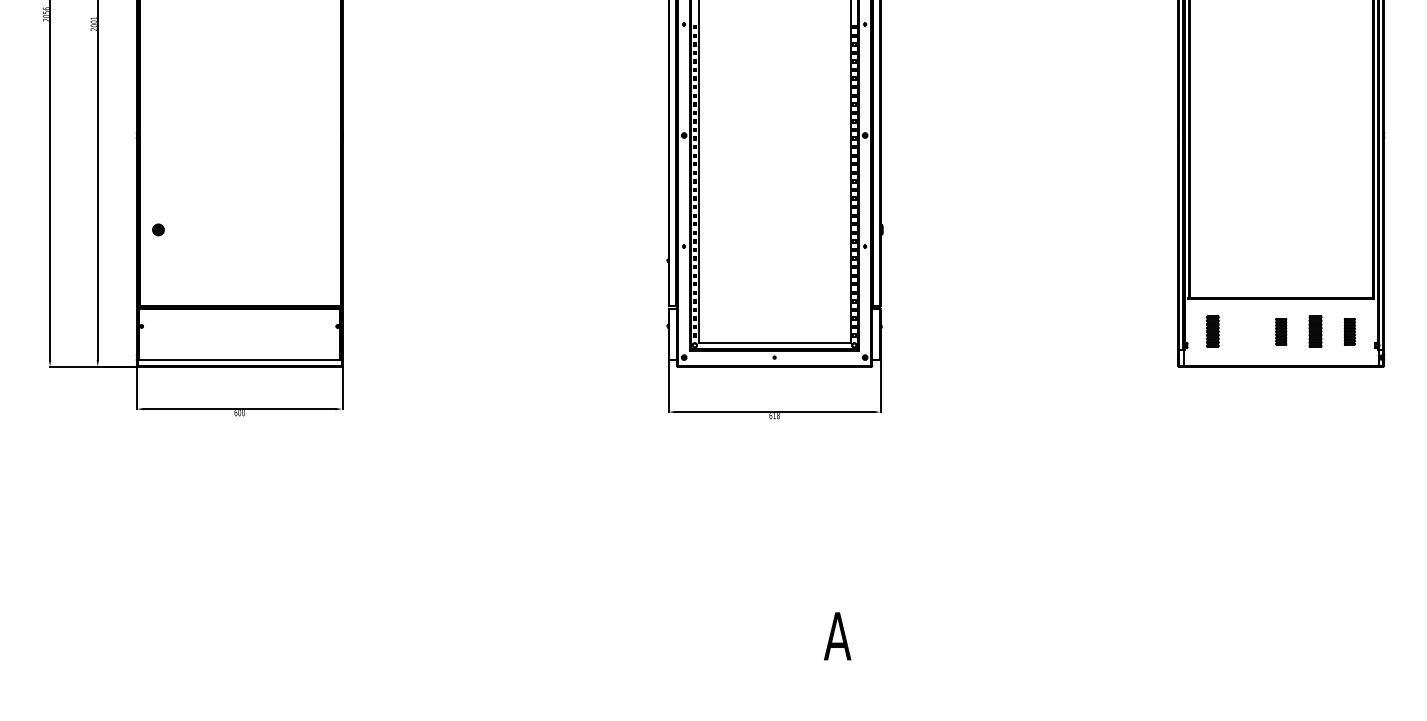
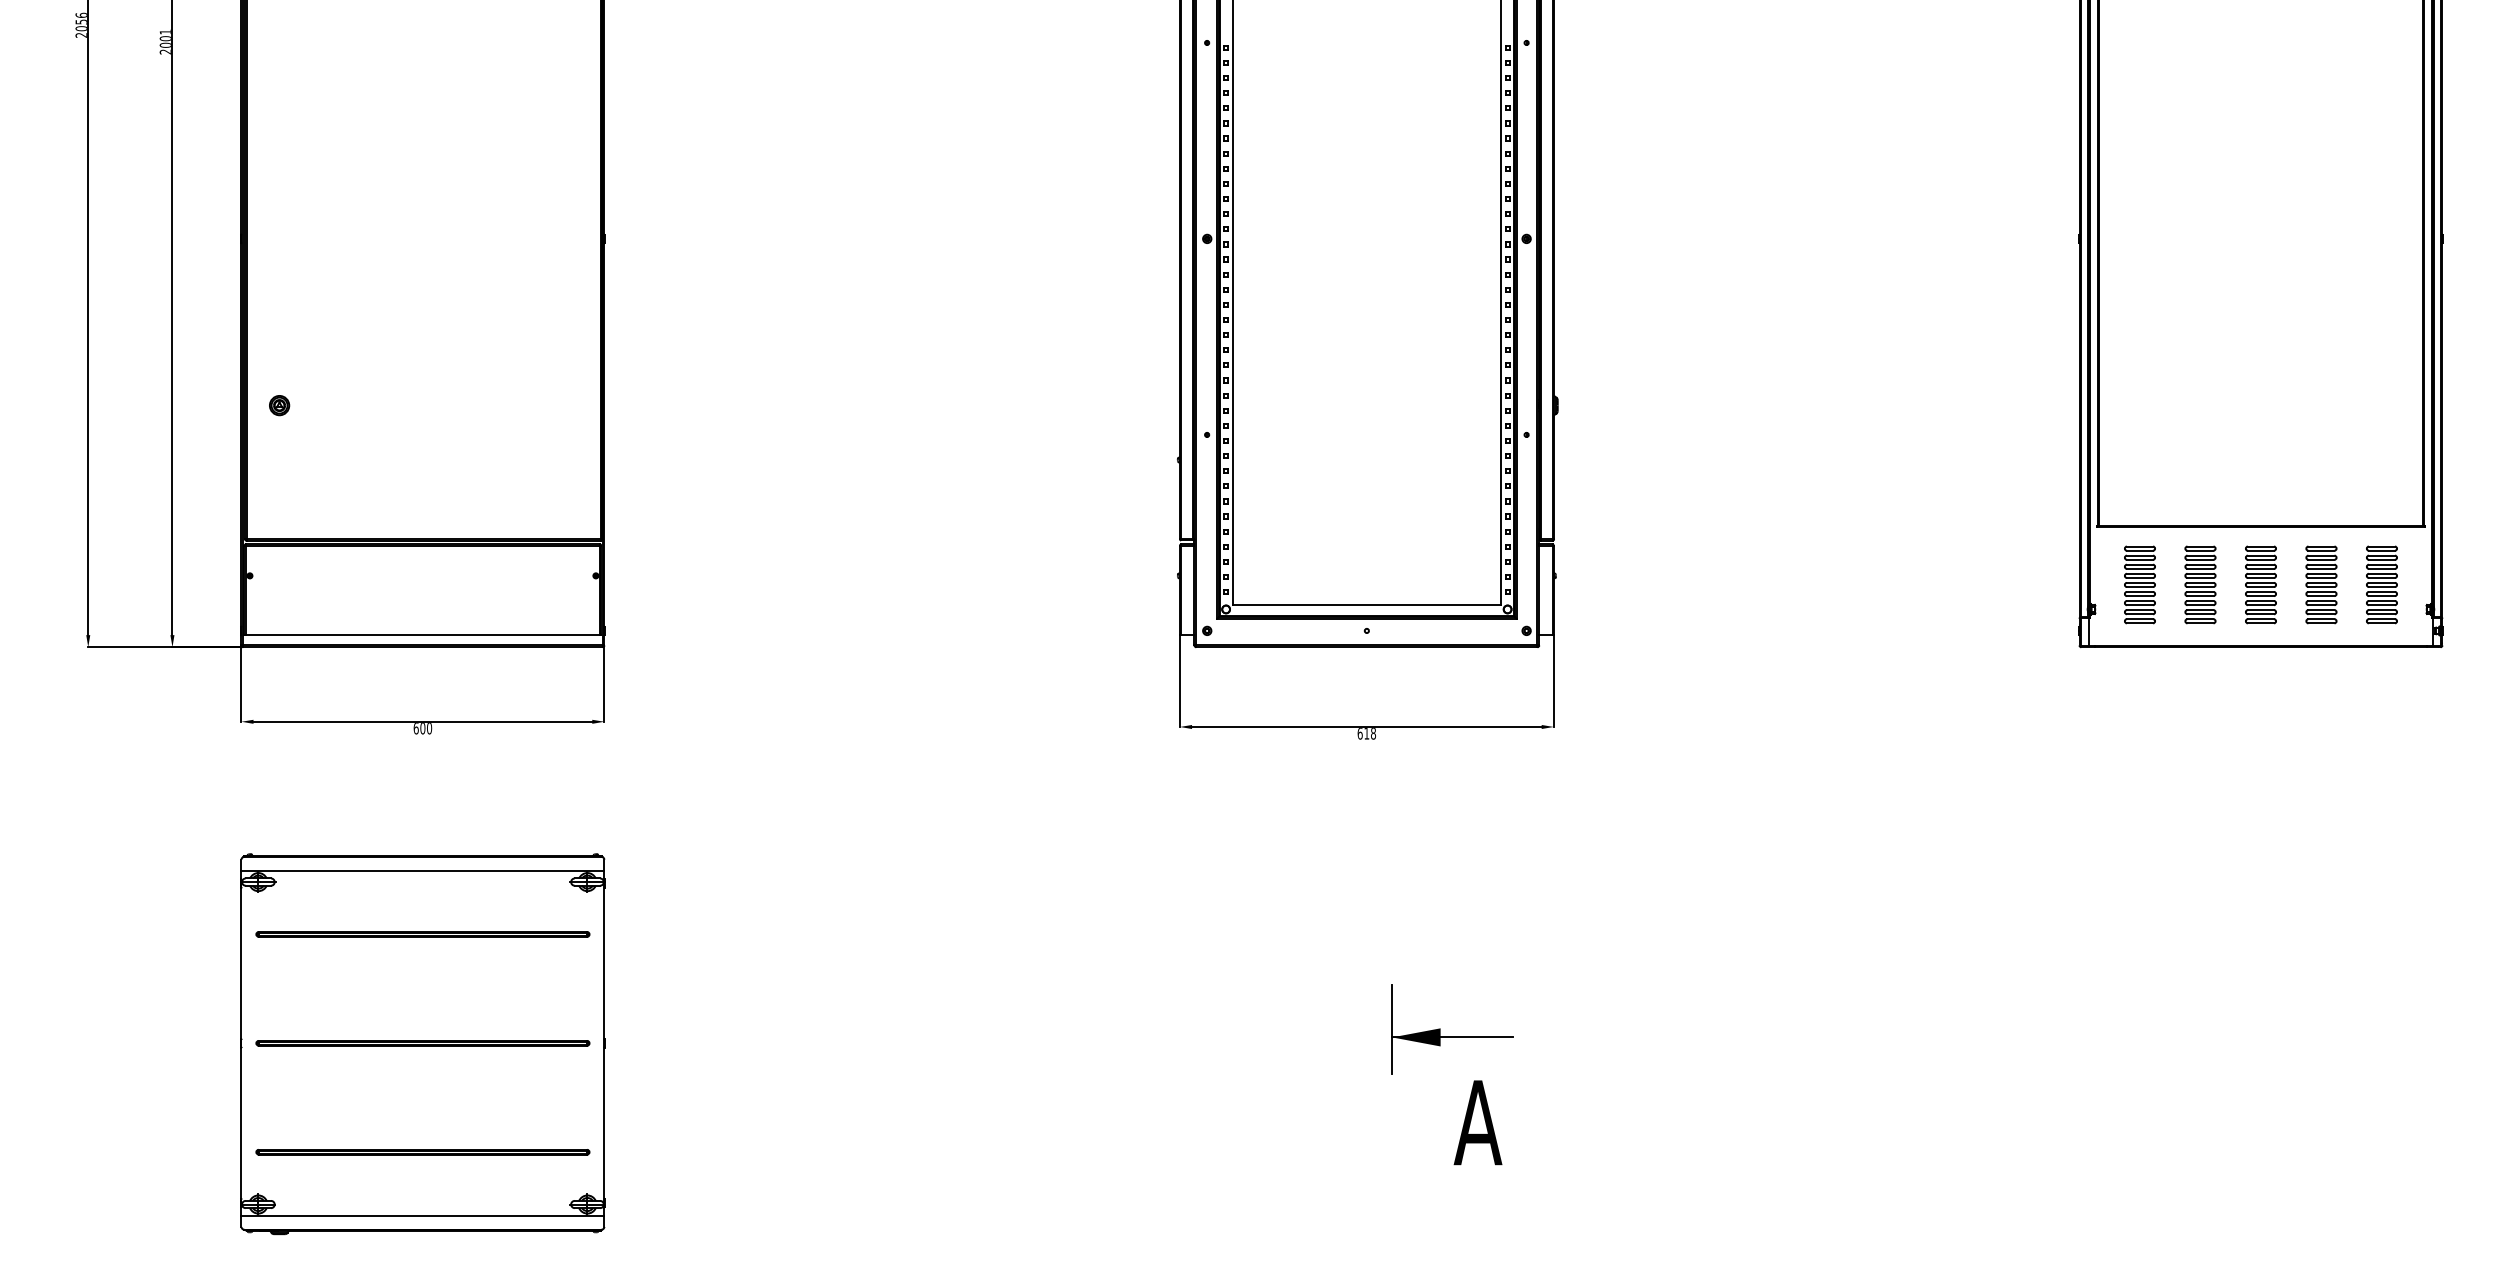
part: (1212, 331) -> (2139, 584), size x1.43
part: (1246, 331) -> (2199, 584), added
part: (1280, 331) -> (2259, 584), size x1.67
part: (1315, 331) -> (2321, 584), size x1.43
part: (1349, 331) -> (2381, 584), size x1.67
part: (823, 583) -> (1453, 1029), added
part: (239, 591) -> (422, 1043), added

